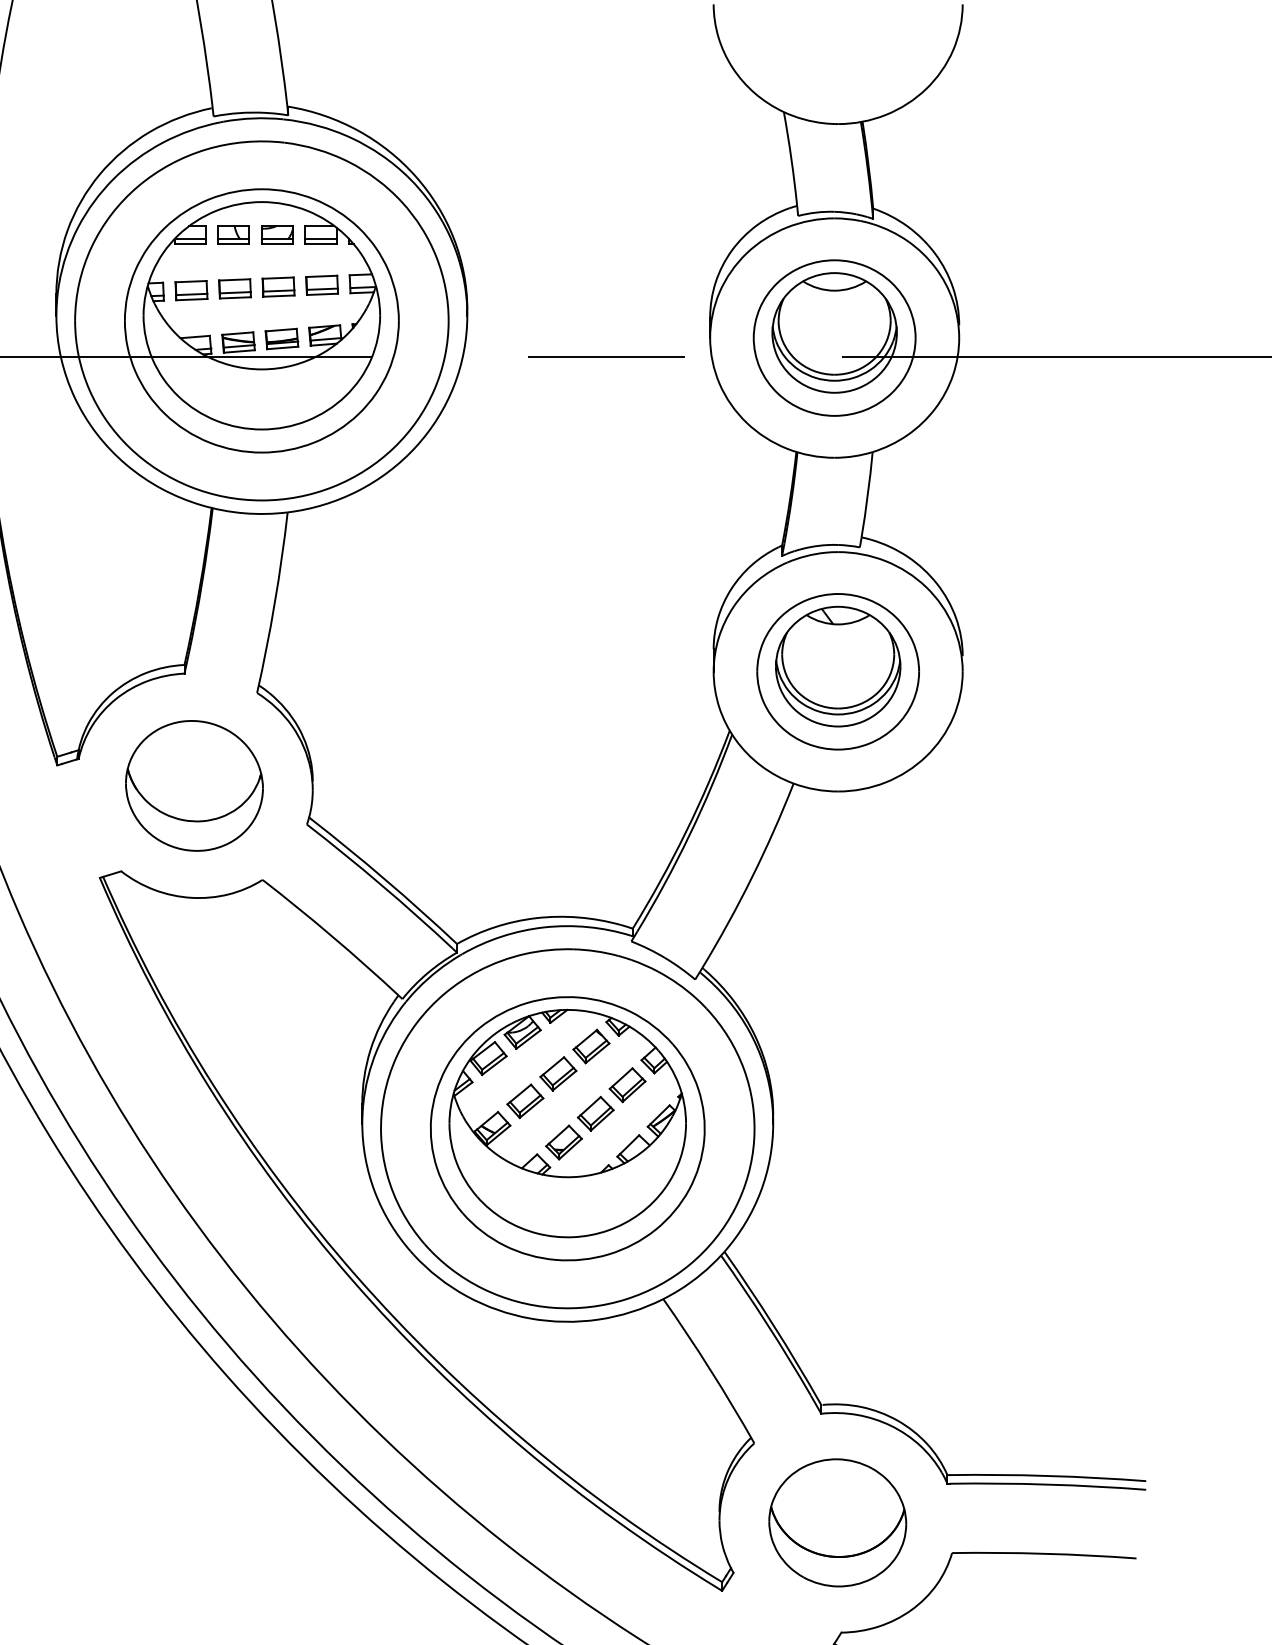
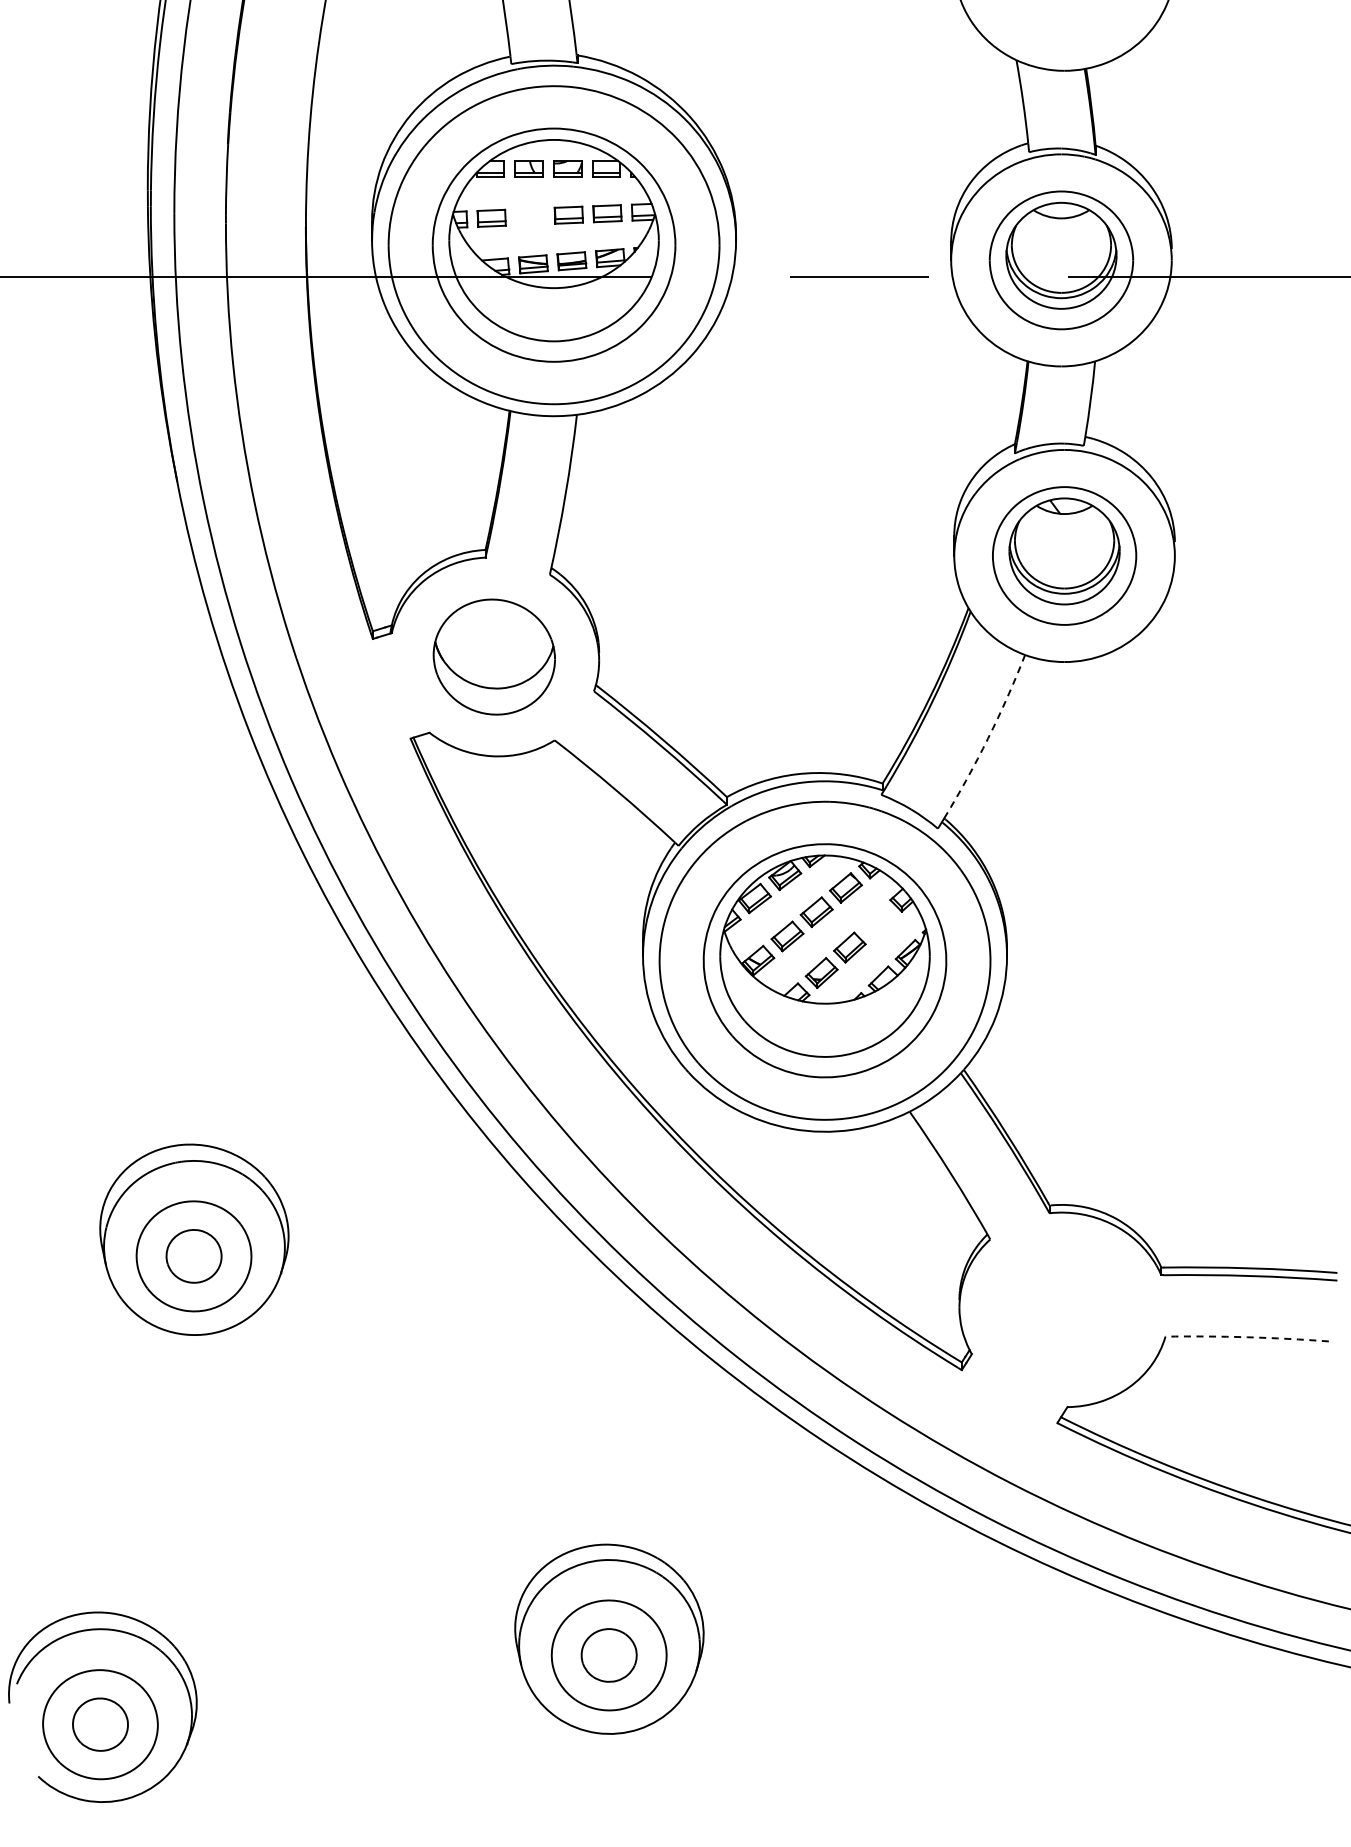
part: (235, 288) -> (530, 216), removed
arc: (752, 877) -> (988, 738), solid -> dashed
part: (626, 1085) -> (877, 922), removed
part: (836, 1522) -> (1063, 1309), removed
arc: (1044, 1554) -> (1247, 1337), solid -> dashed

